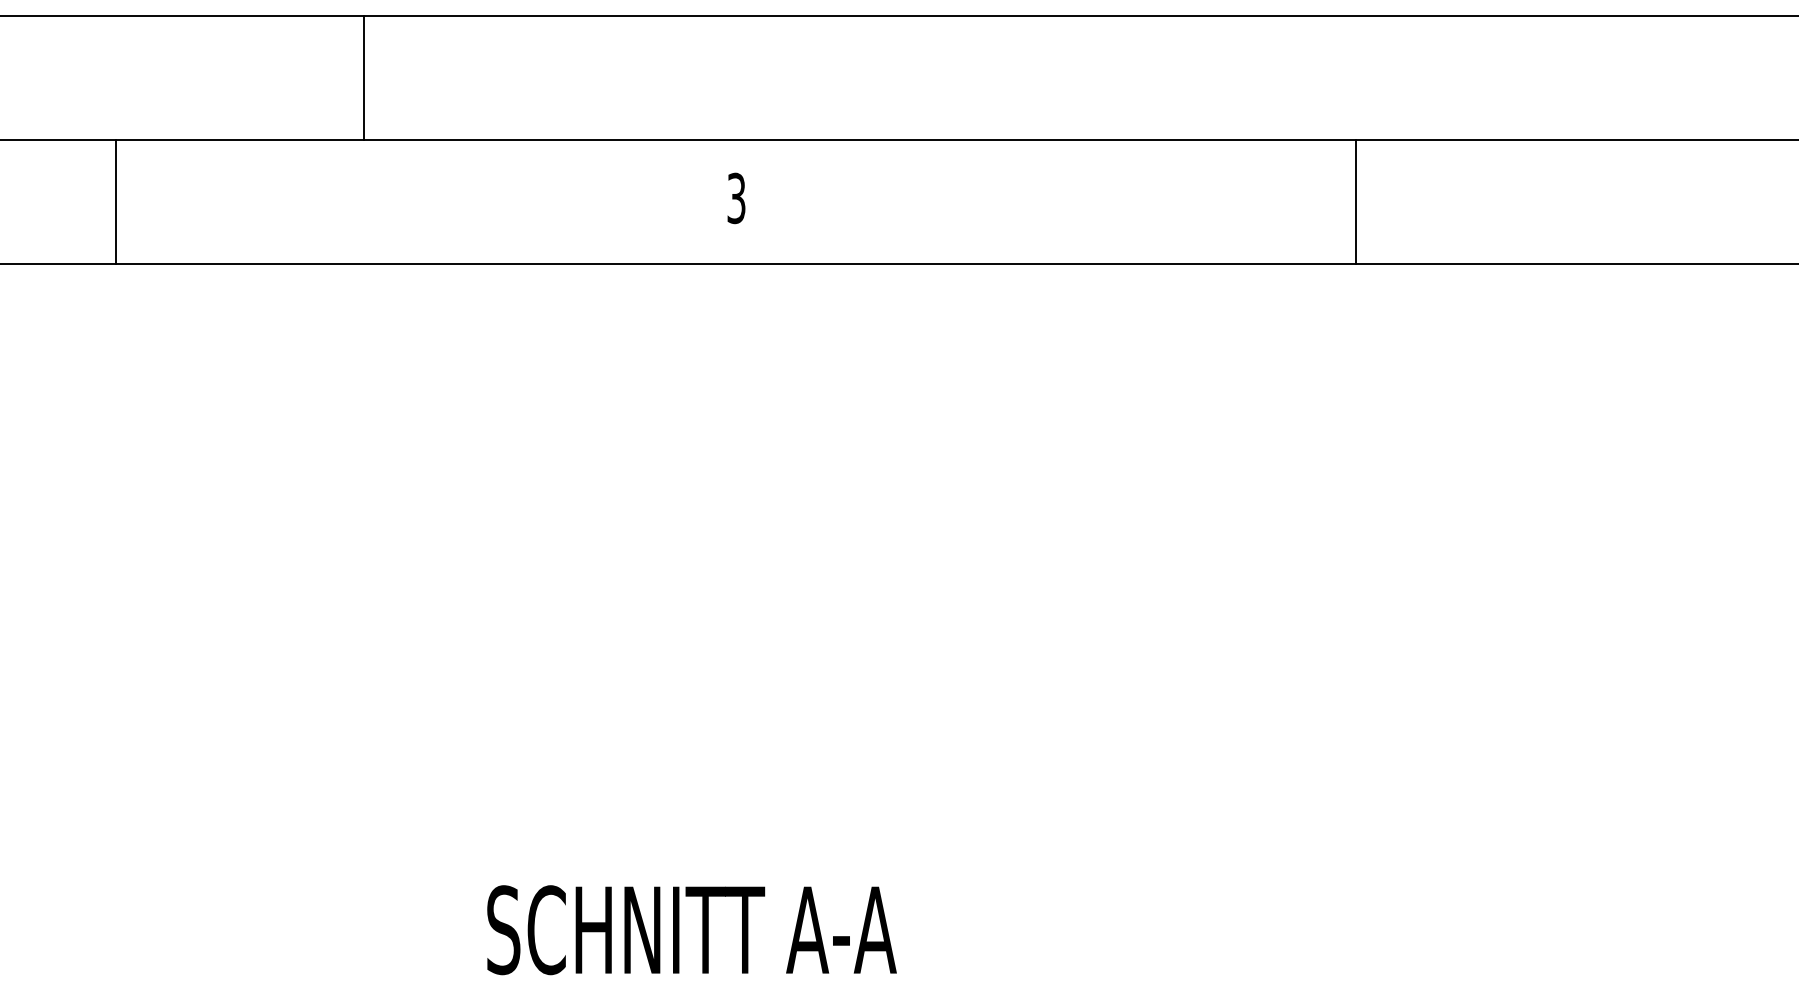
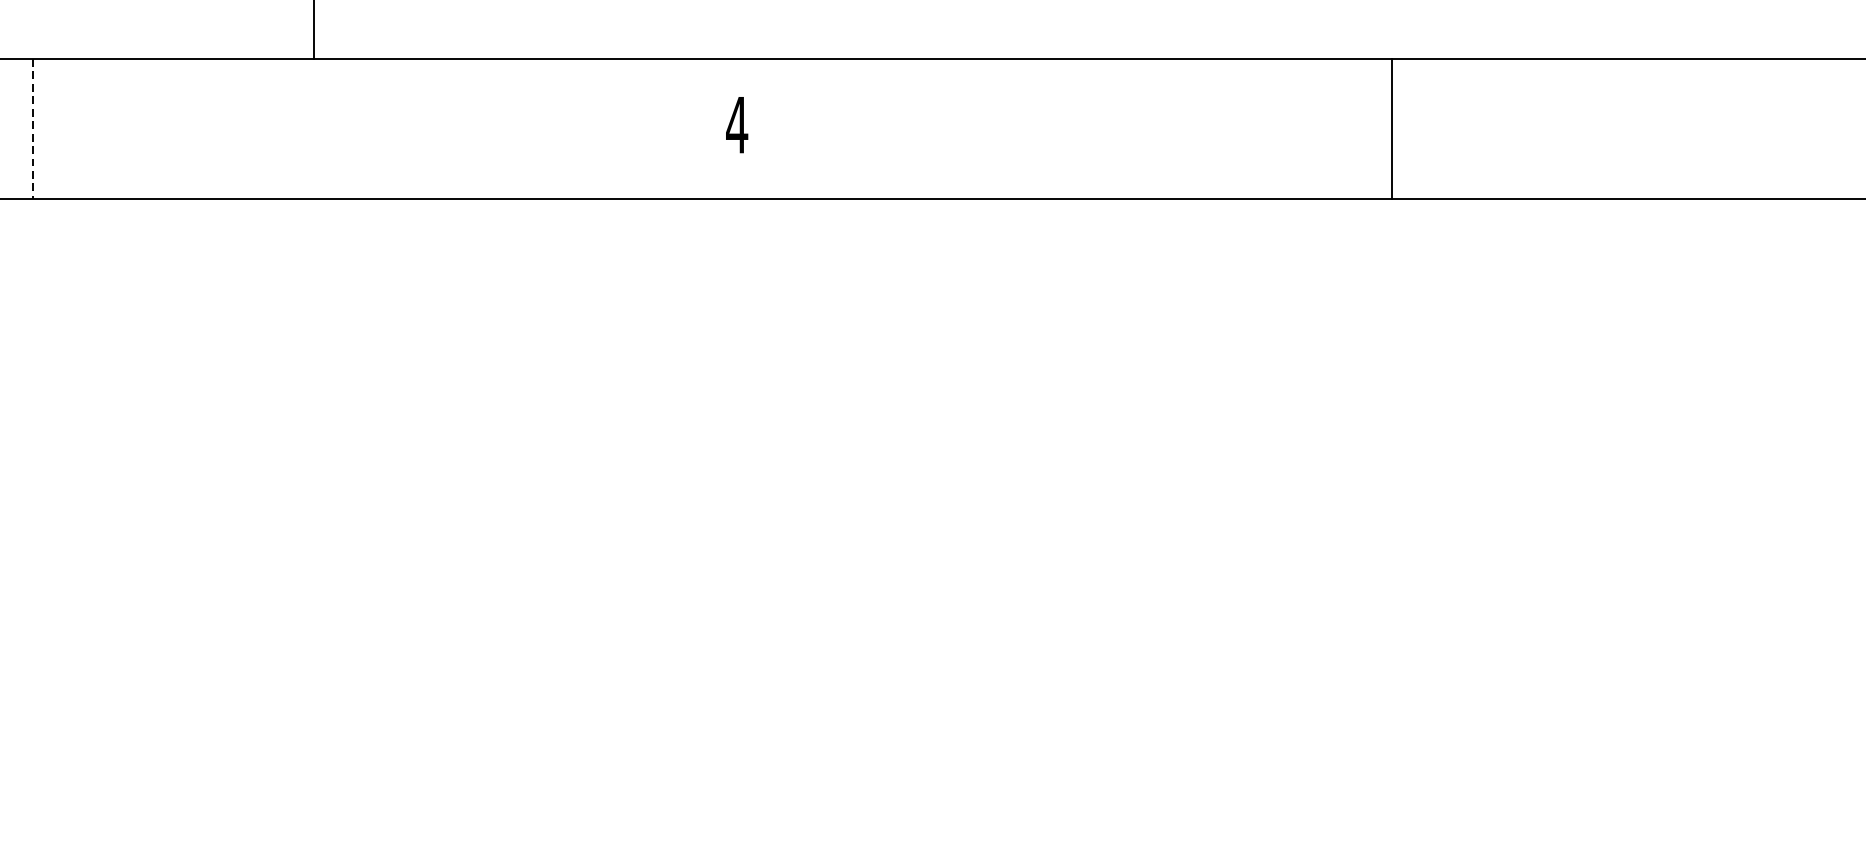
text: (736, 198) -> (737, 125), 3 -> 4
line: (1356, 201) -> (1391, 128), moved
line: (116, 202) -> (33, 129), solid -> dashed

